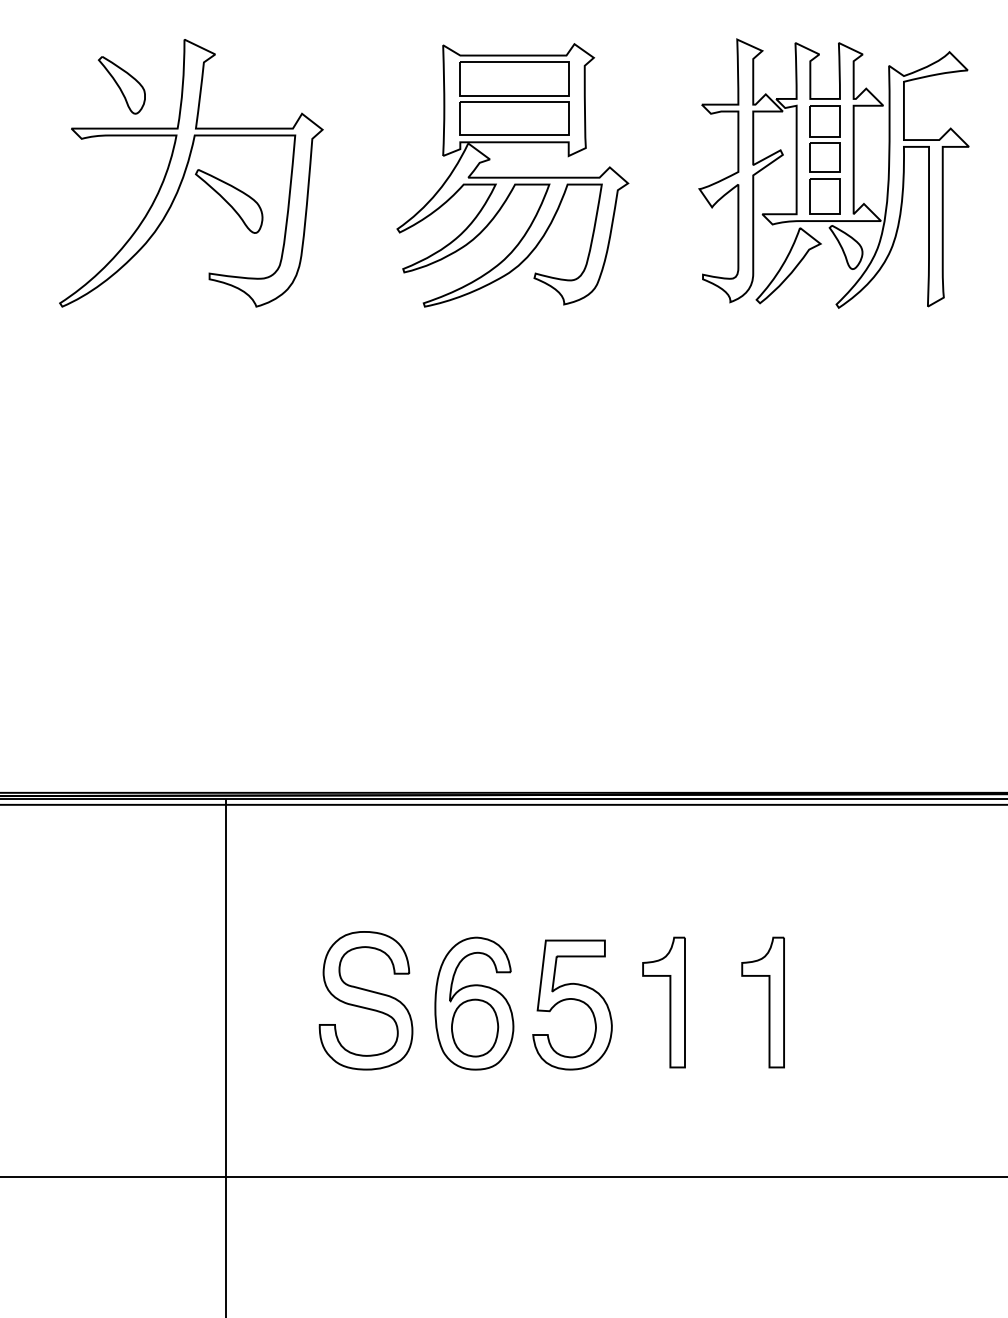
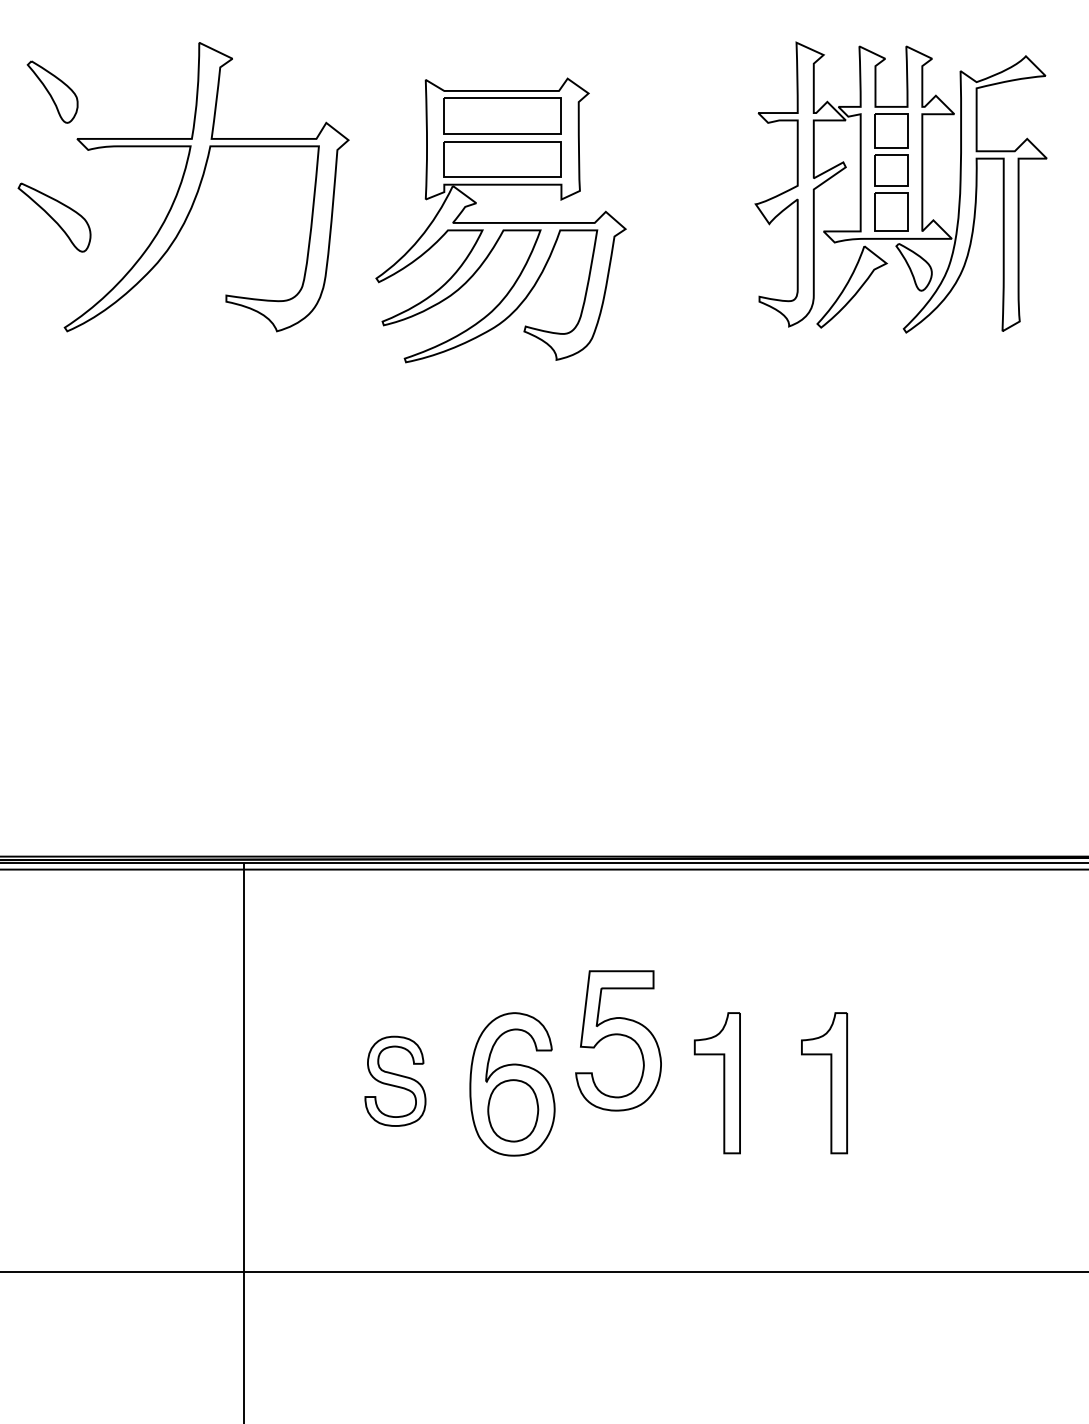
part: (121, 84) -> (52, 91), moved
part: (512, 175) -> (500, 220), moved
part: (229, 201) -> (54, 217), moved
part: (366, 1000) -> (395, 1081), size x0.6
part: (572, 1004) -> (618, 1040), moved

